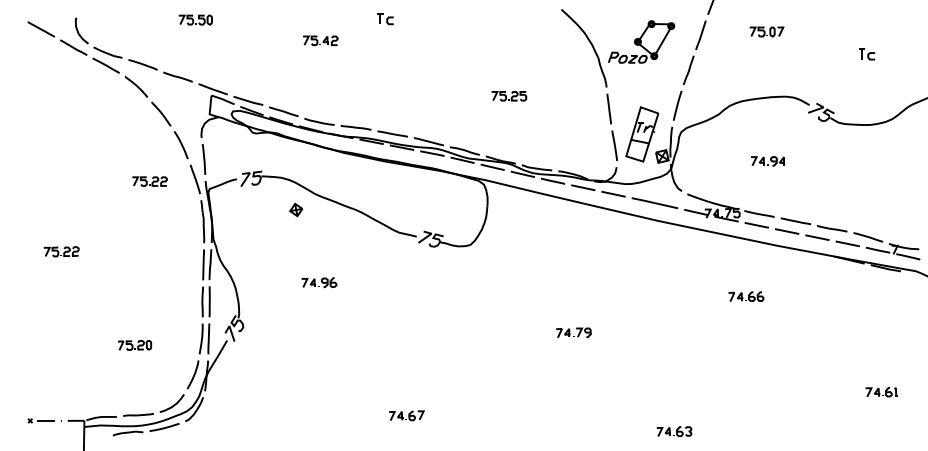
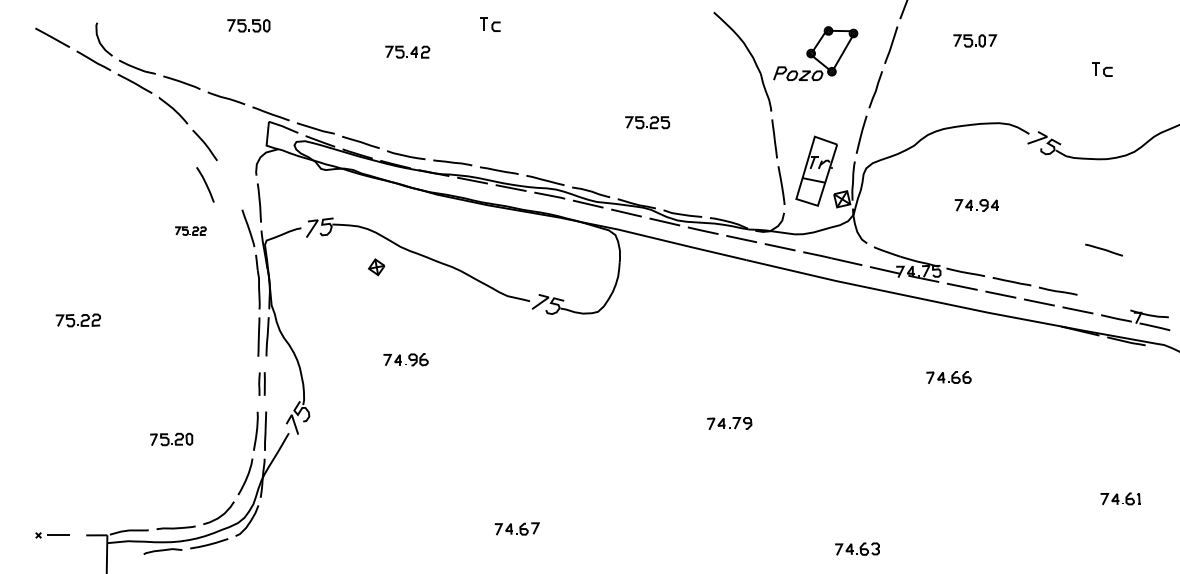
line: (181, 144) -> (205, 184), moved
part: (149, 181) -> (190, 230), size x0.7
line: (867, 236) -> (1103, 249), moved
part: (205, 301) -> (261, 383), size x0.6

